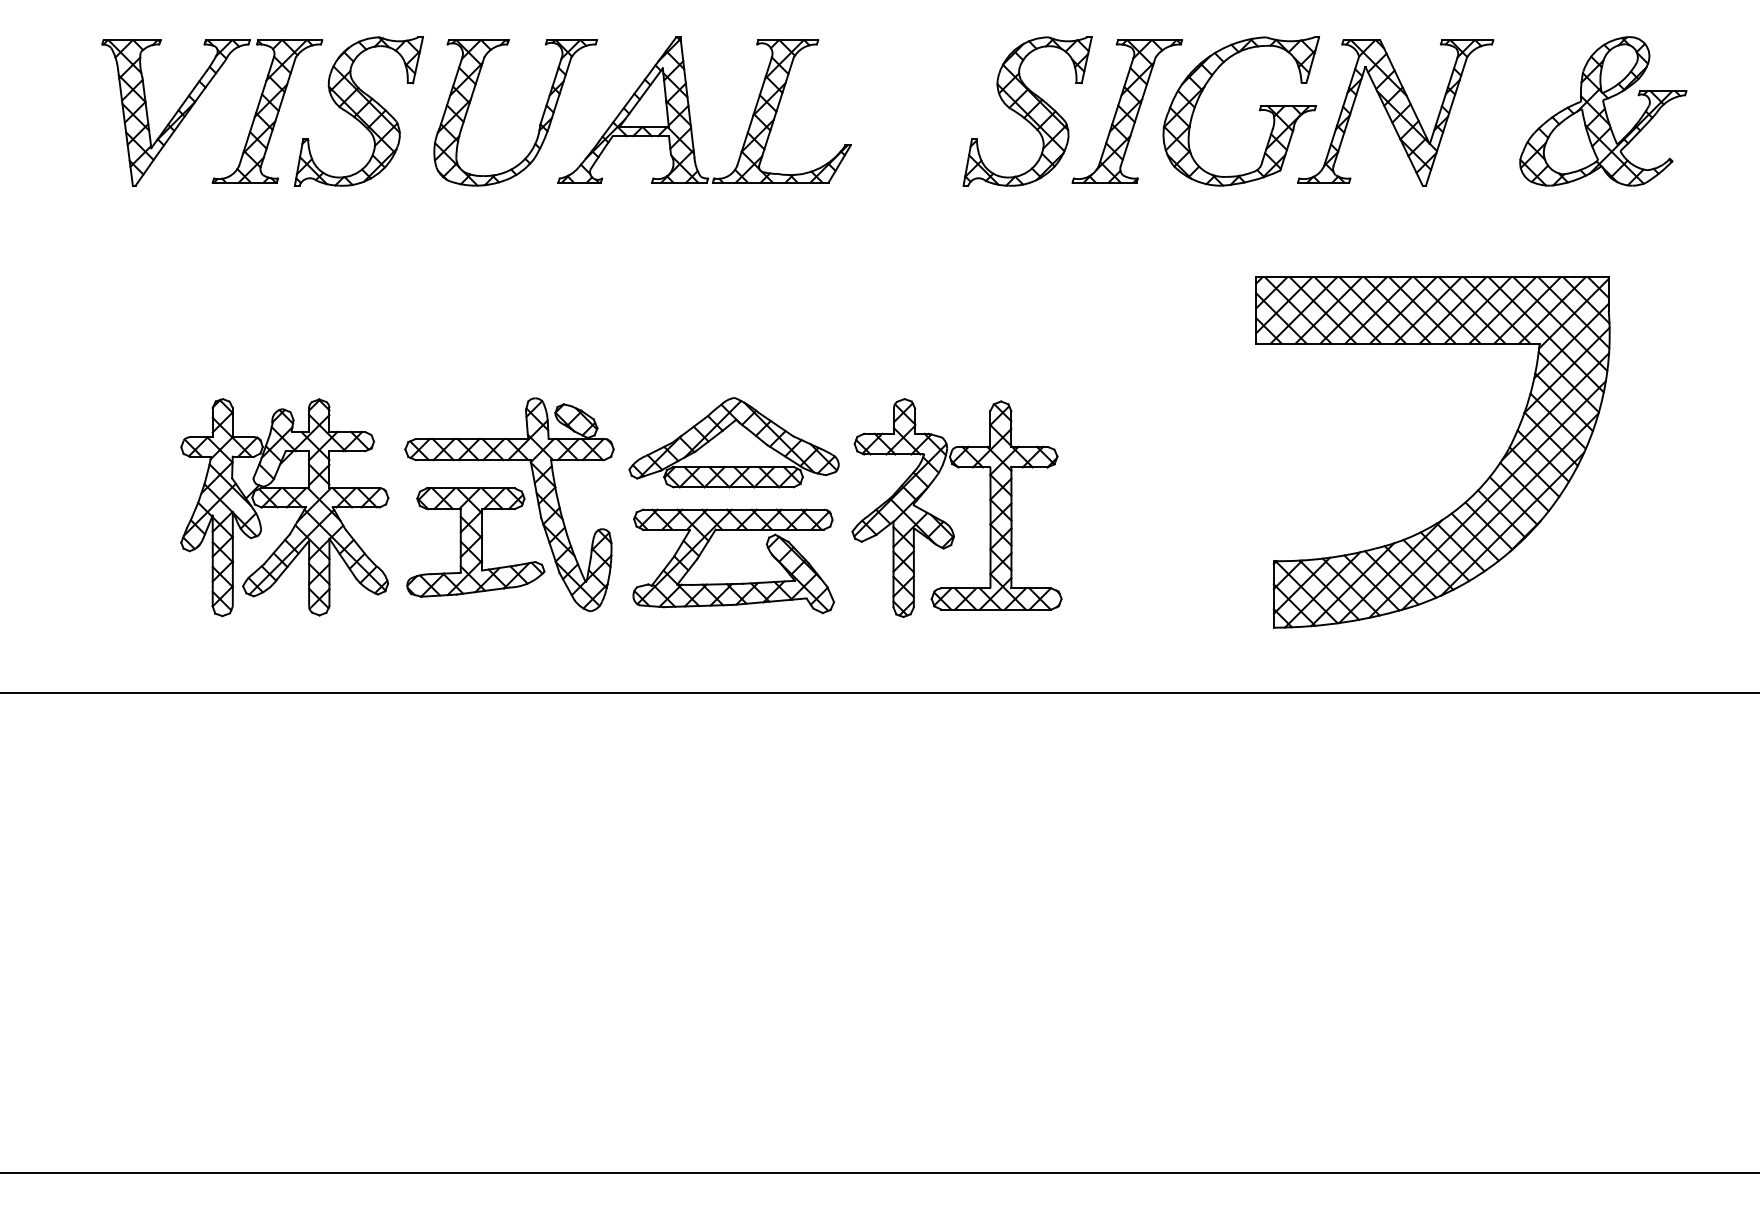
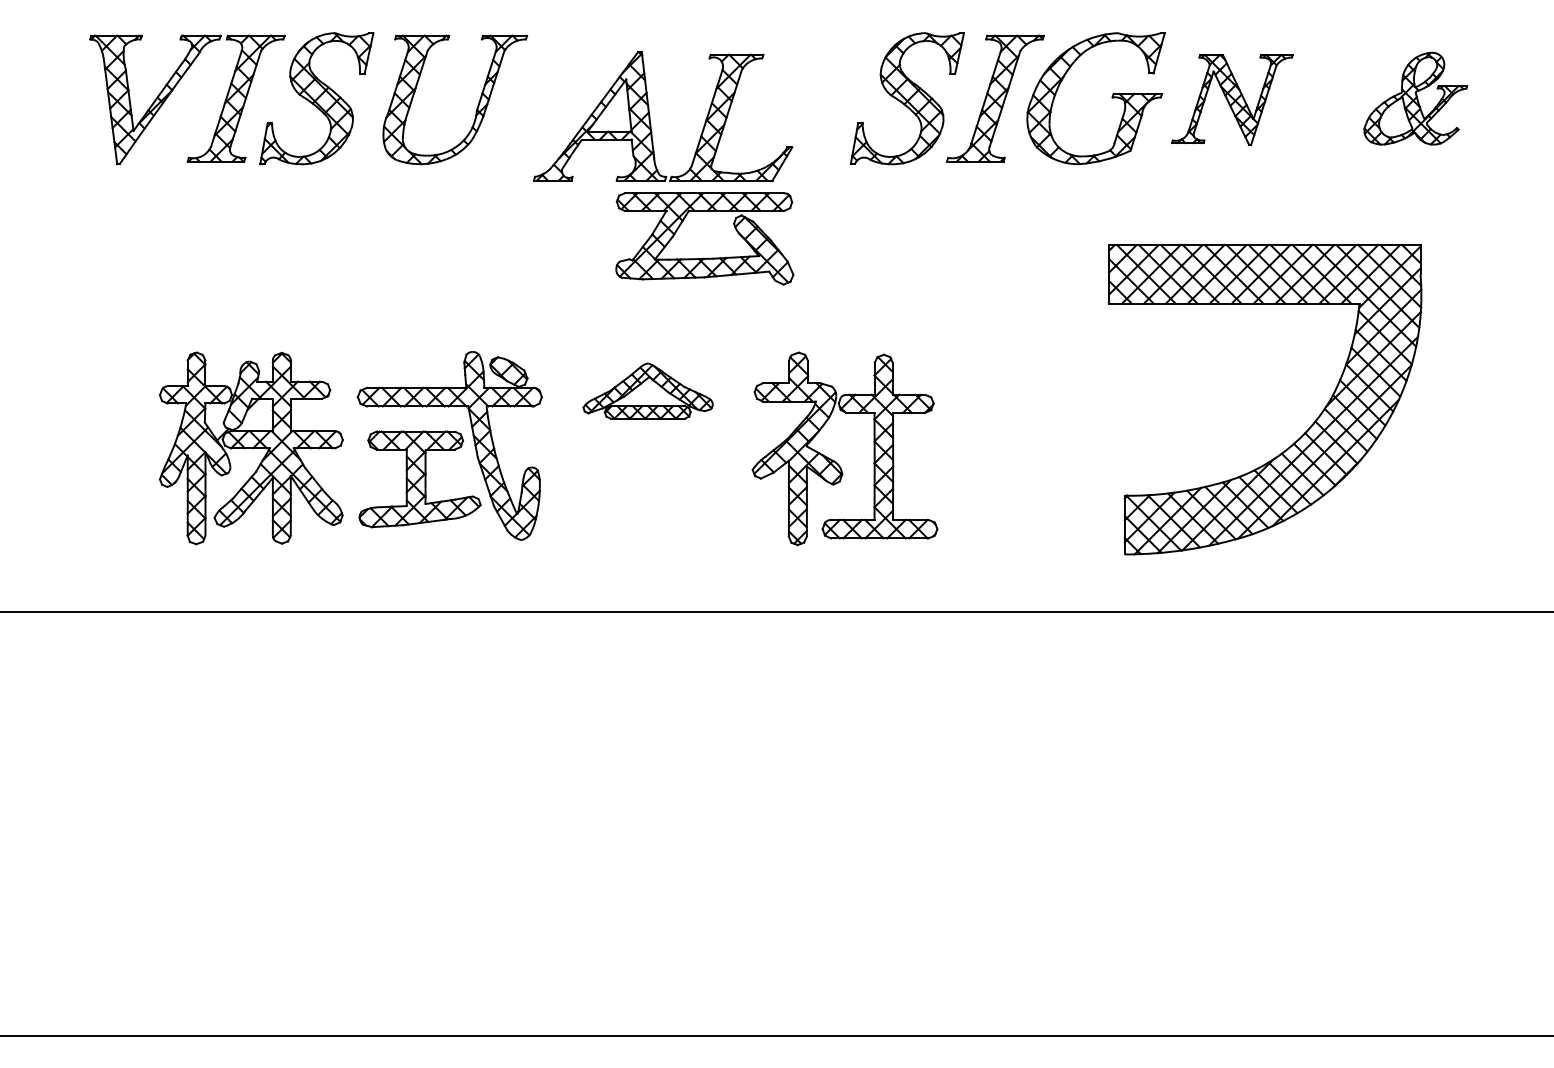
part: (690, 110) -> (650, 116), moved
part: (1603, 111) -> (1415, 98), size x0.7
part: (1395, 112) -> (1232, 99), size x0.7
part: (733, 442) -> (647, 390), size x0.7
part: (732, 582) -> (703, 257), moved

